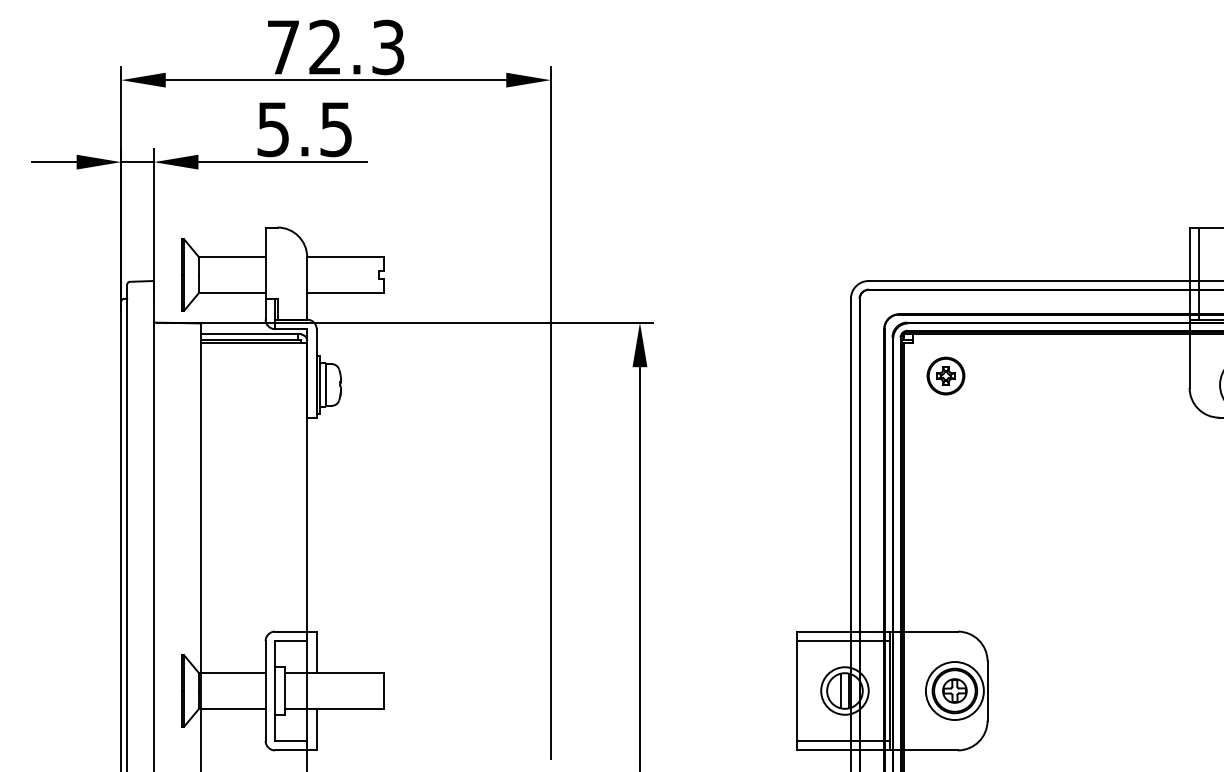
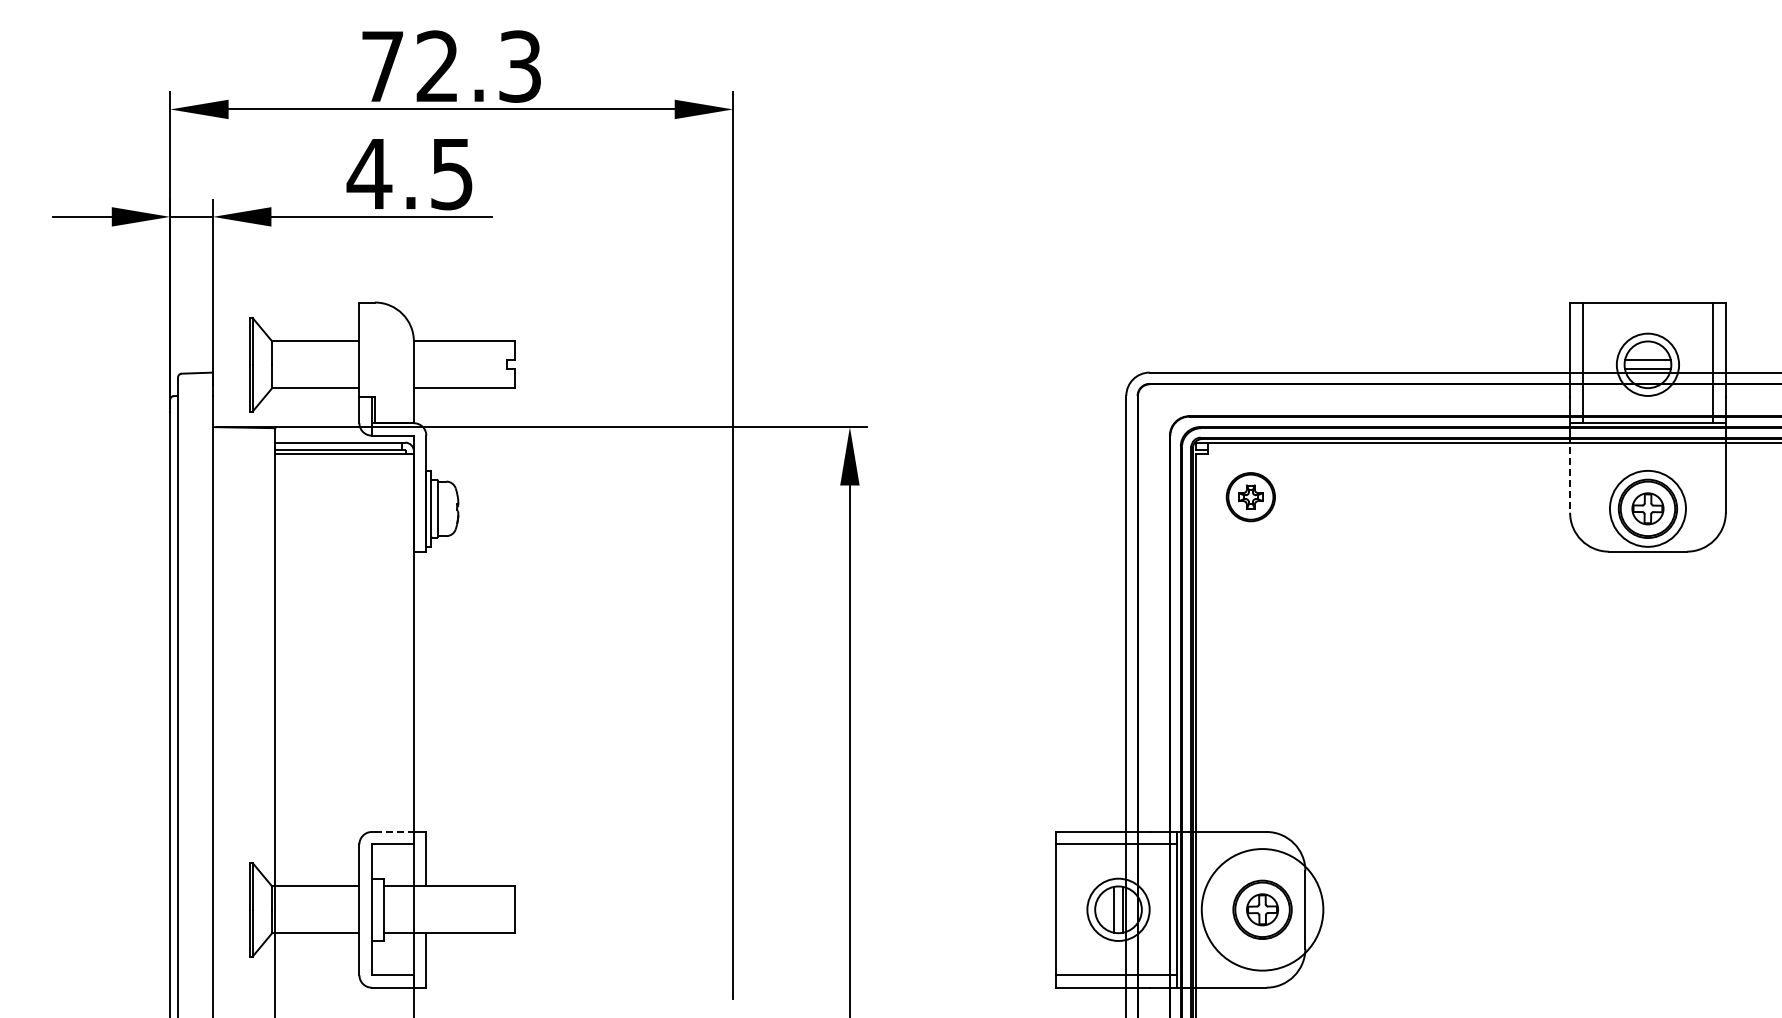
text: (273, 129) -> (369, 174), 5.5 -> 4.5
line: (1189, 358) -> (1570, 474), solid -> dashed
line: (292, 631) -> (394, 831), solid -> dashed
circle: (954, 690) -> (1262, 909), size x1.6

